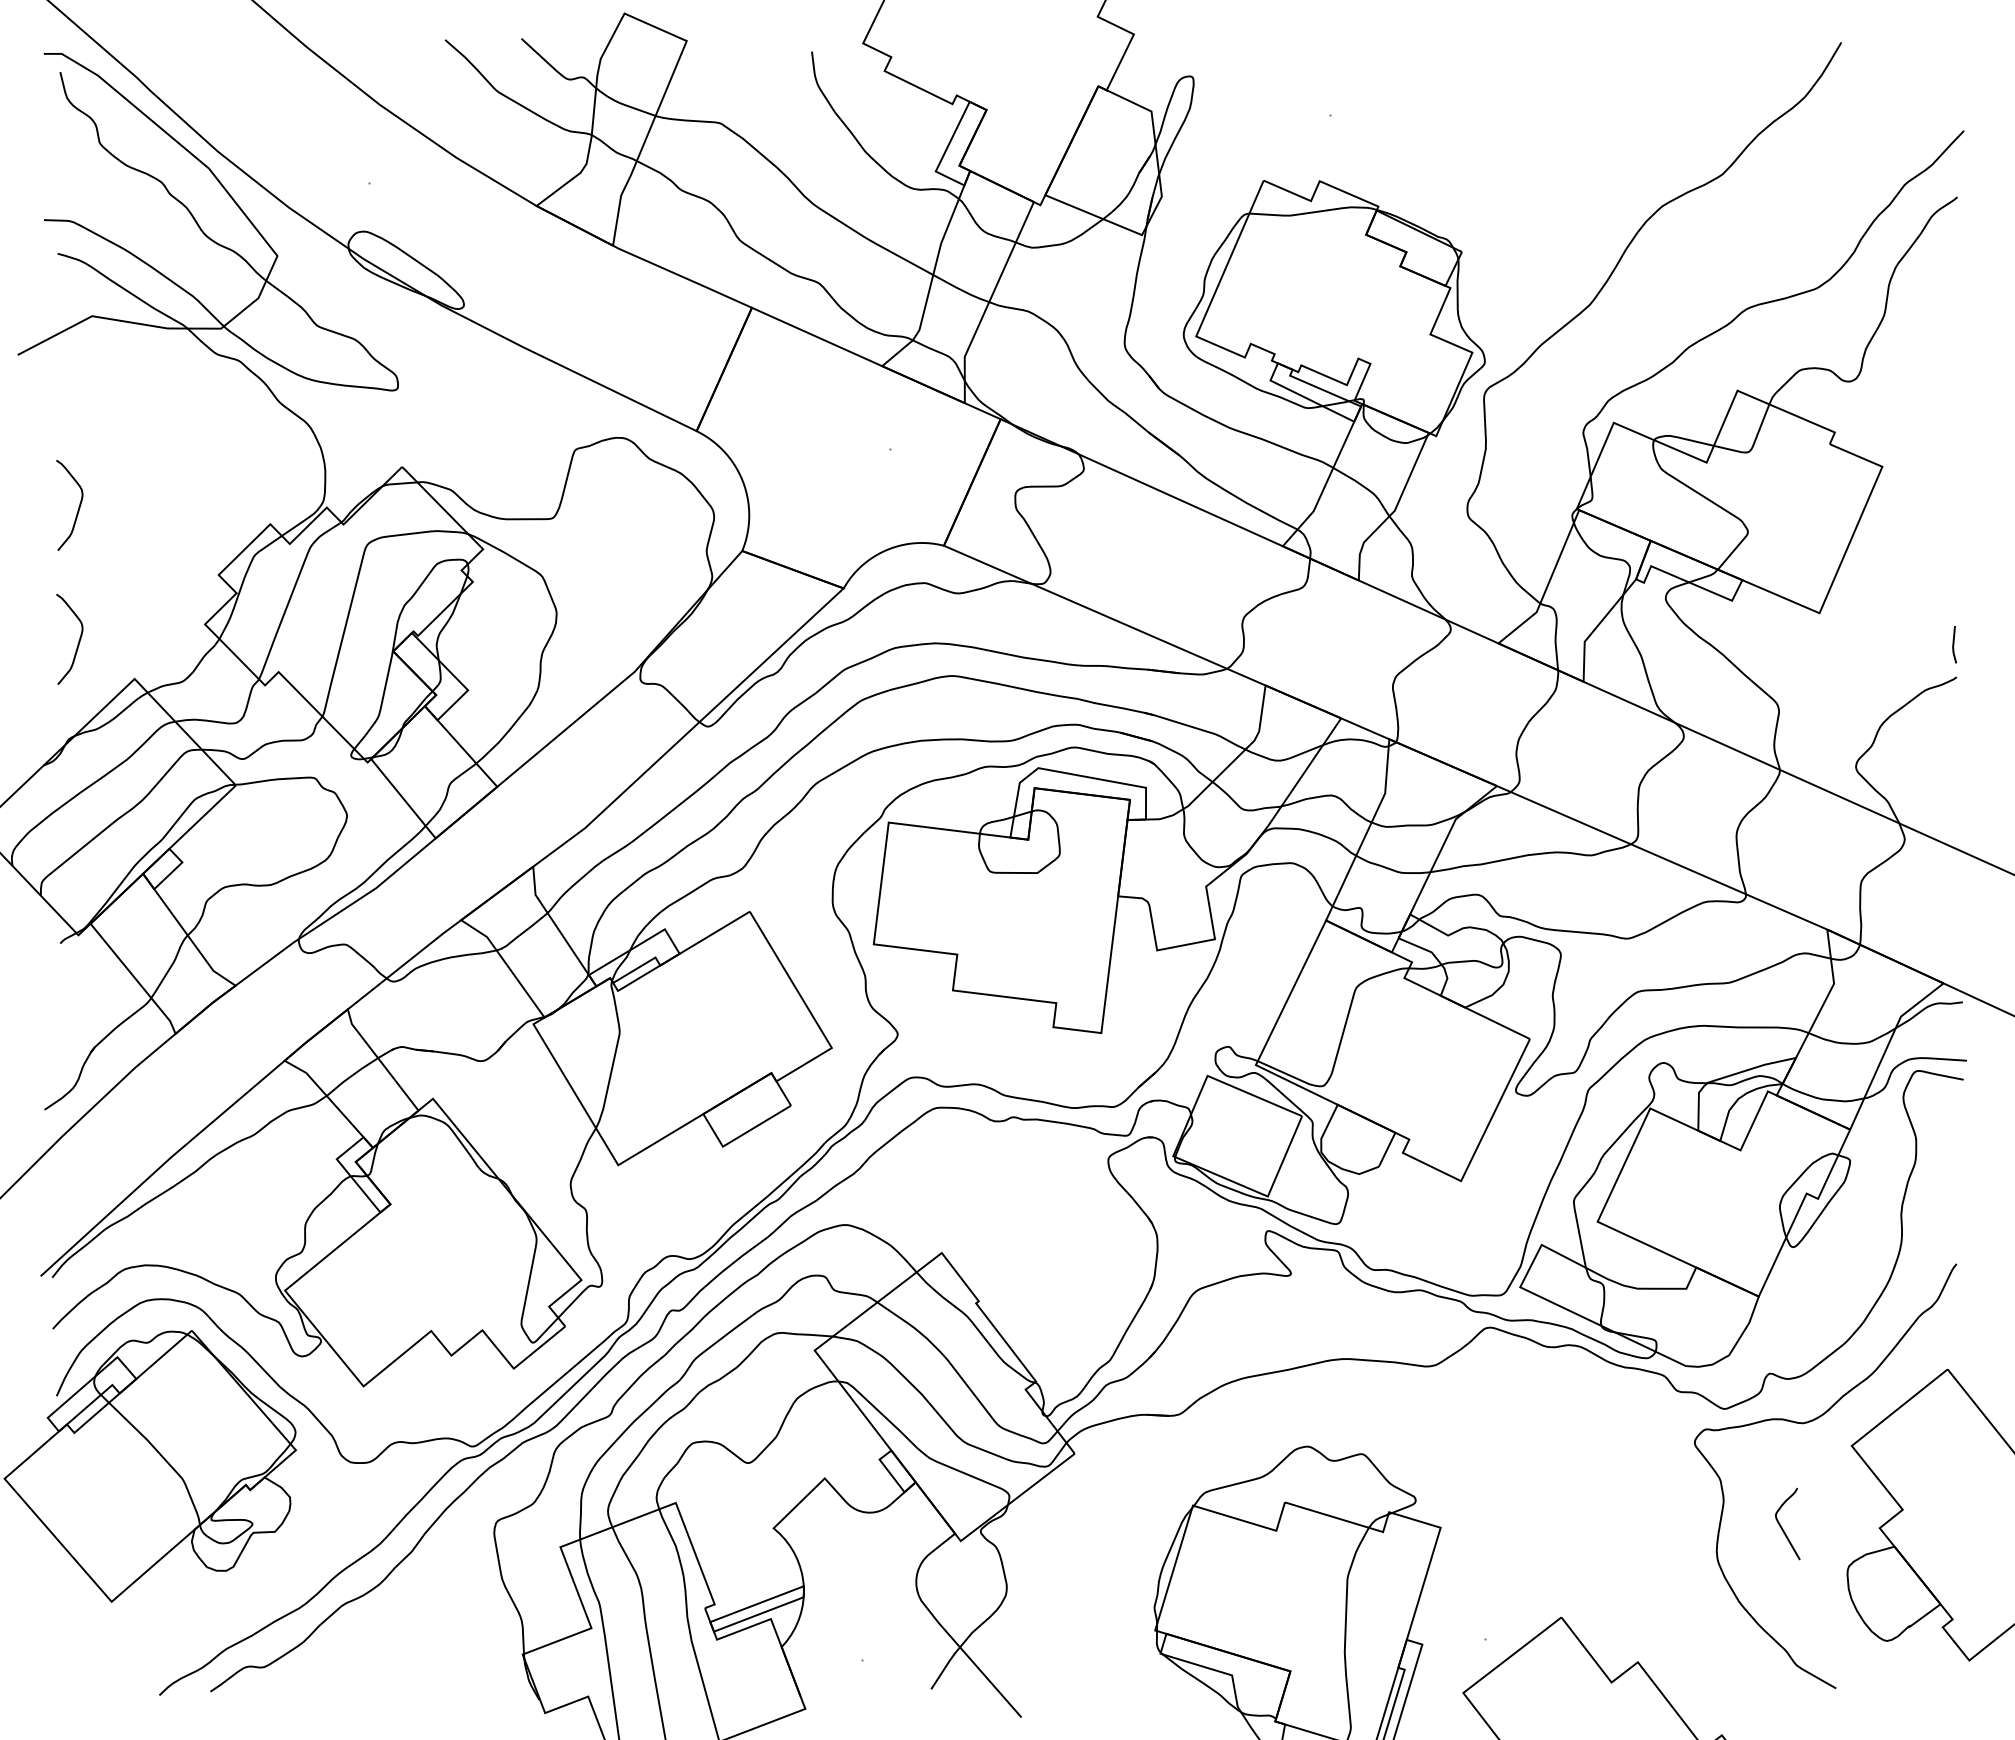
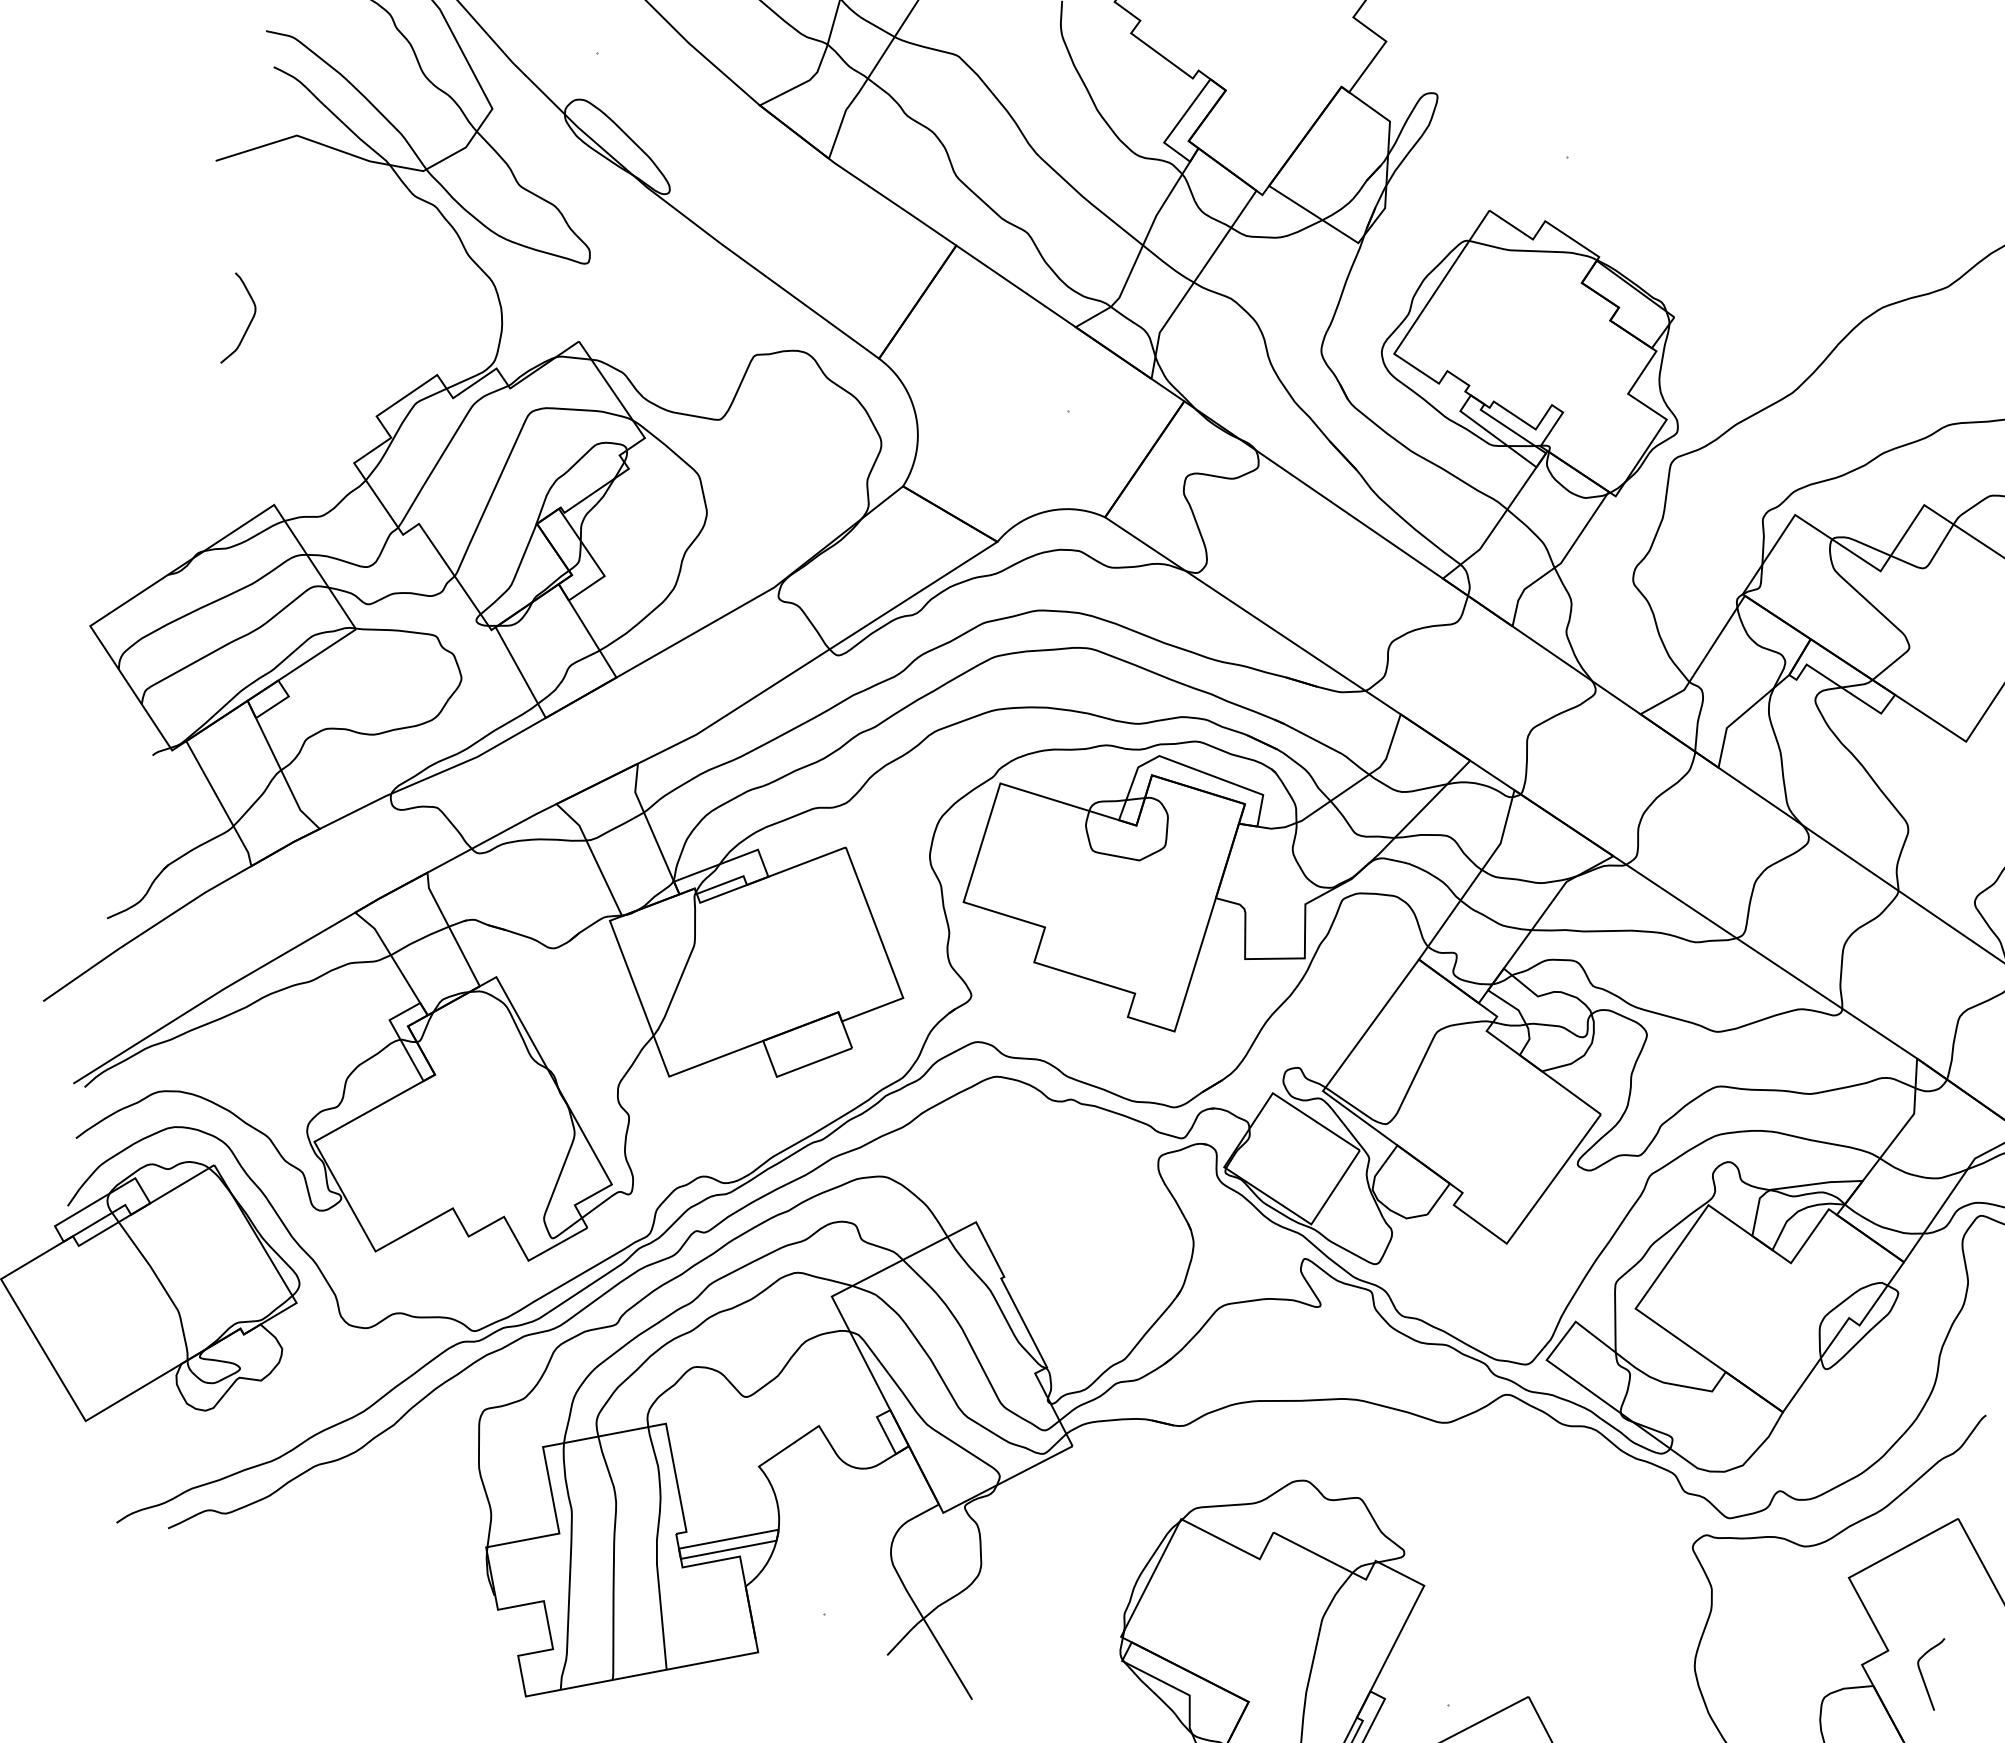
curve: (78, 640) -> (225, 456), removed
curve: (1781, 1525) -> (1922, 1672), moved

